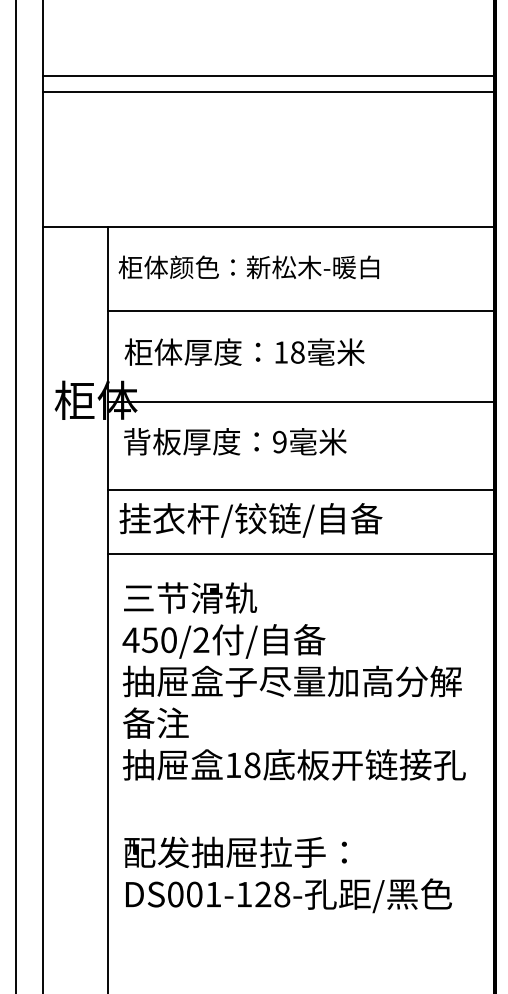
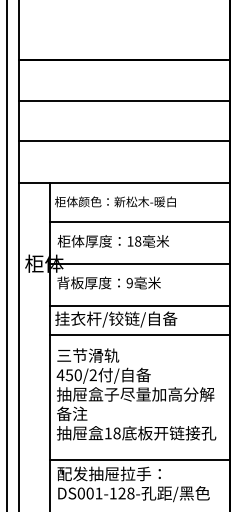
line: (268, 75) -> (124, 100), moved
line: (268, 92) -> (124, 141), moved
line: (300, 821) -> (139, 459), added

